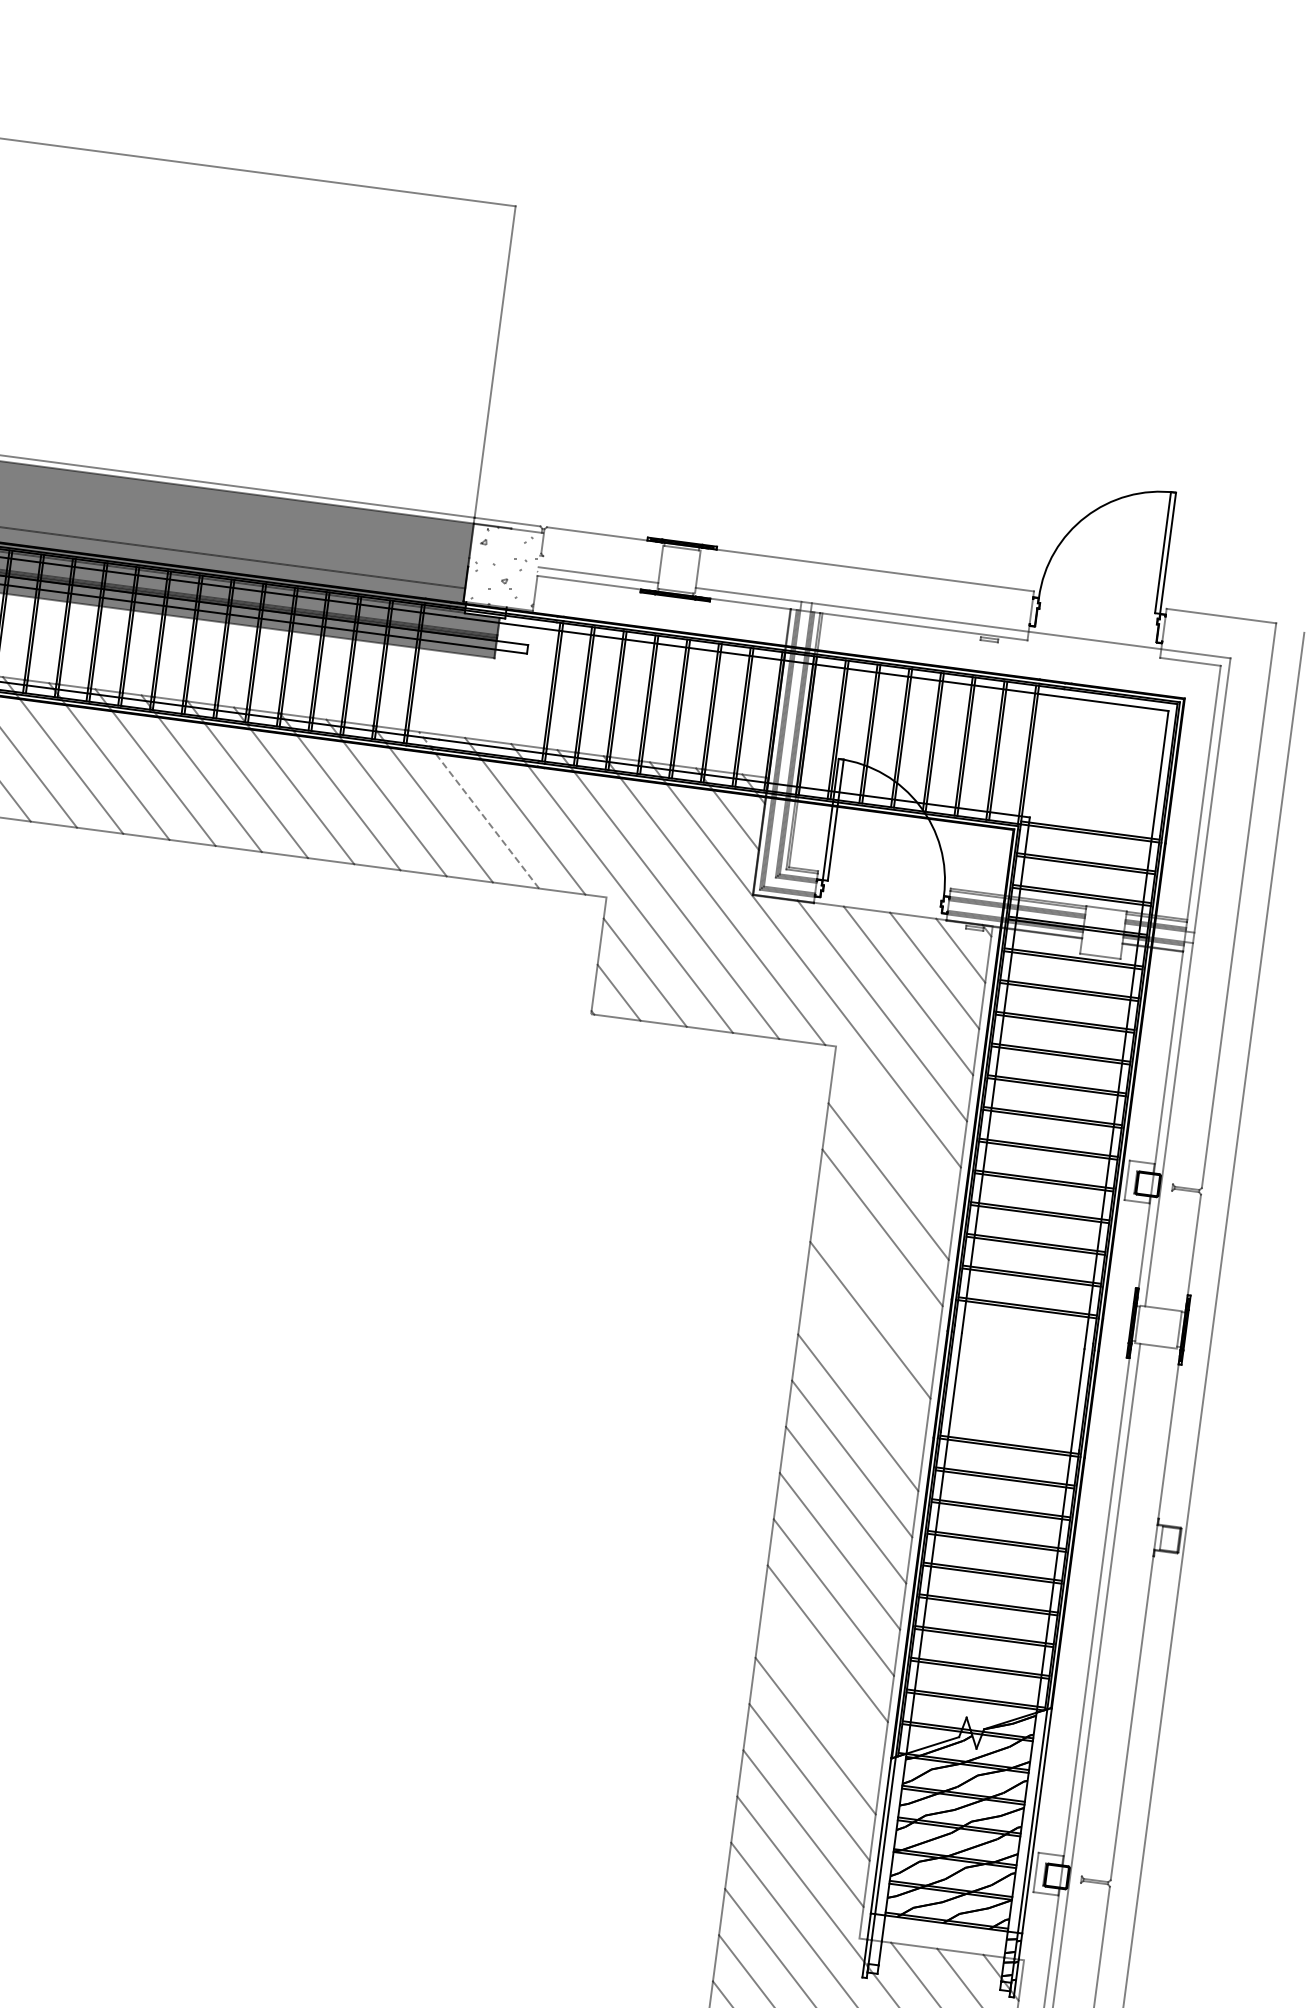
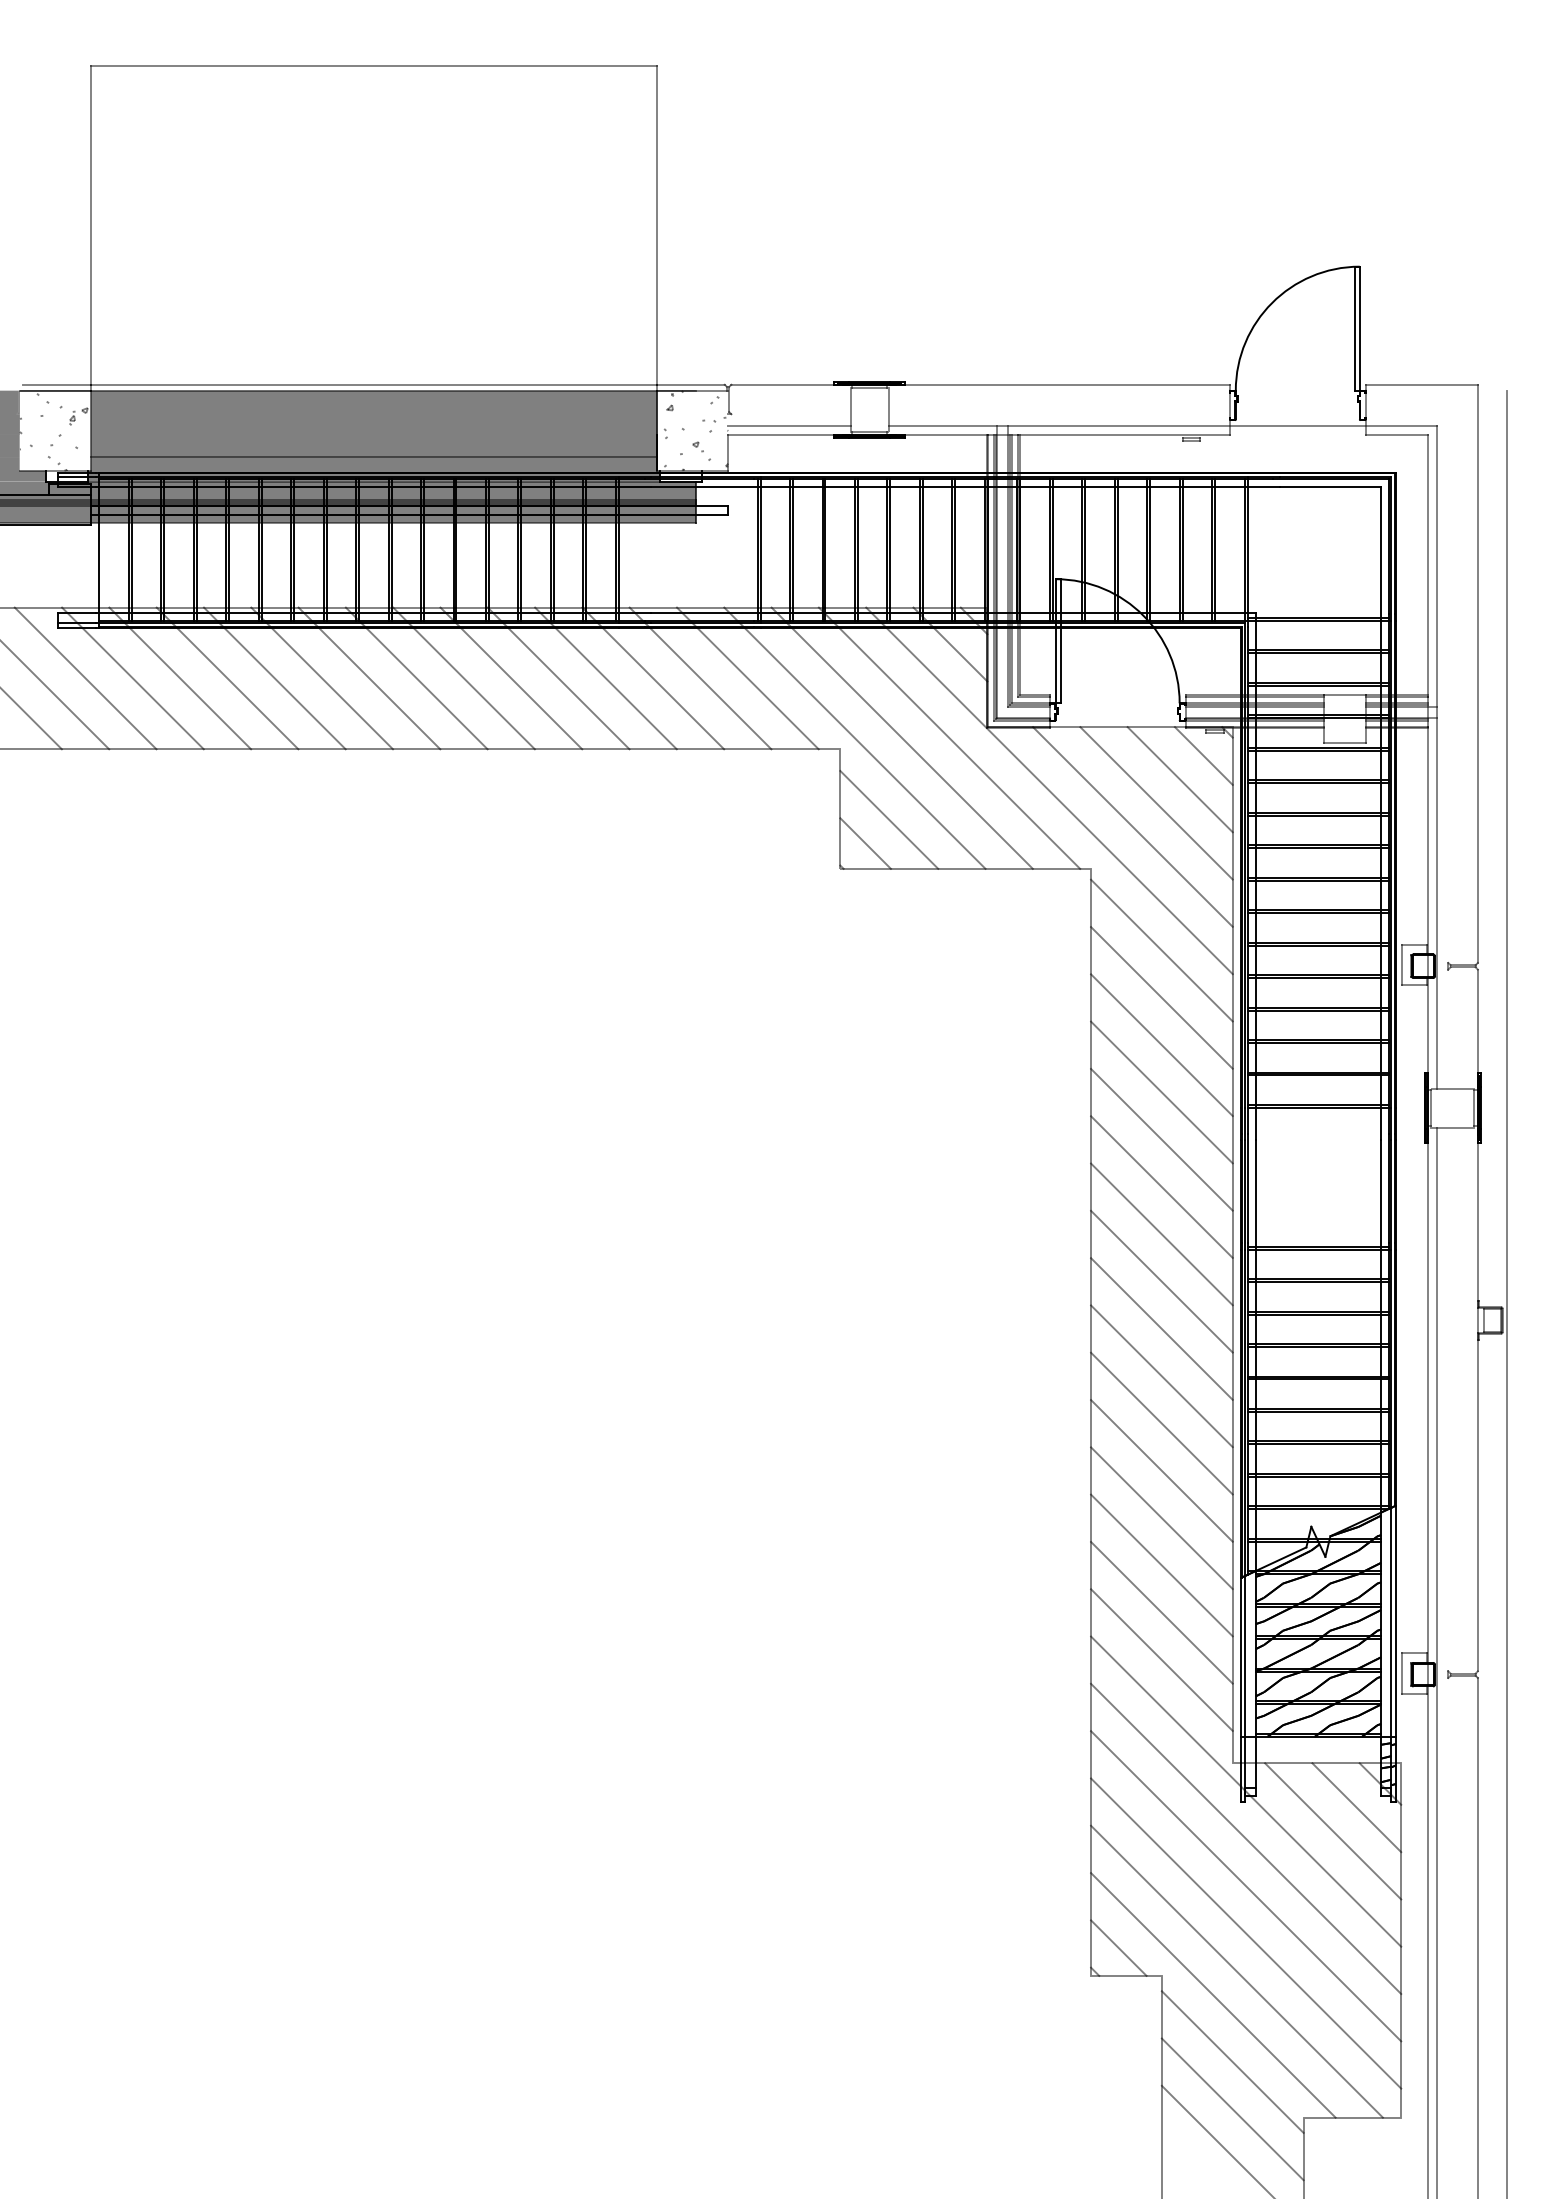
line: (478, 810) -> (700, 678), dashed -> solid
line: (894, 1135) -> (1161, 950), added
line: (876, 1274) -> (1161, 1092), added
line: (864, 1365) -> (1161, 1186), added
line: (821, 1690) -> (1161, 1518), added

